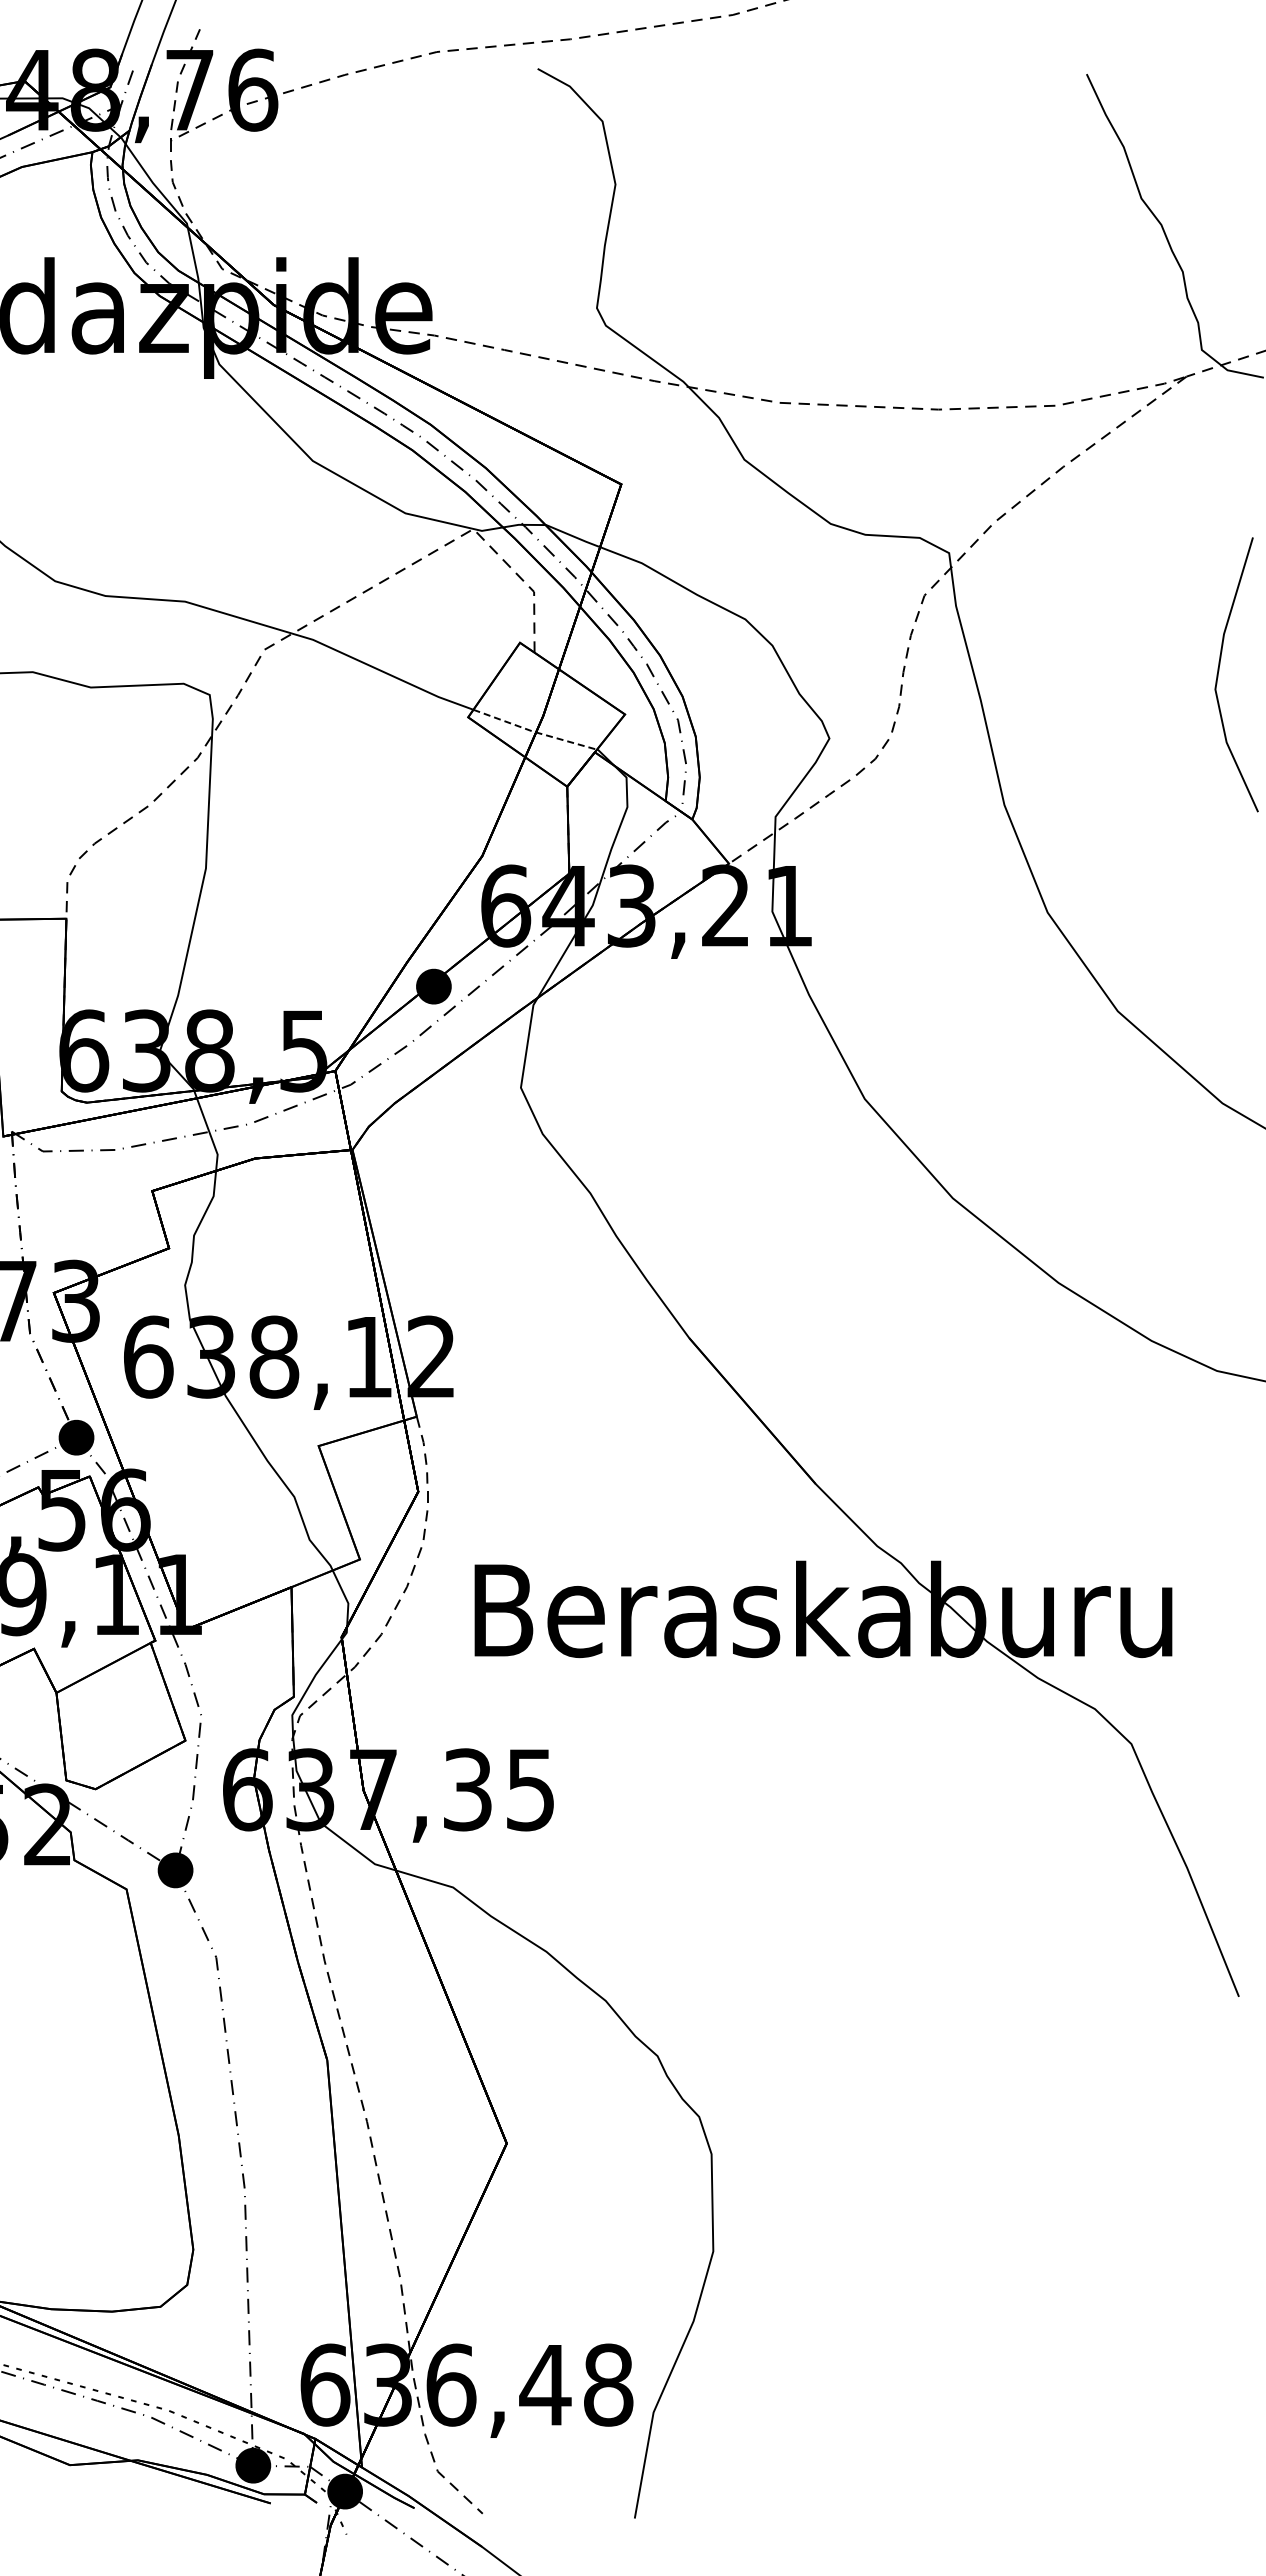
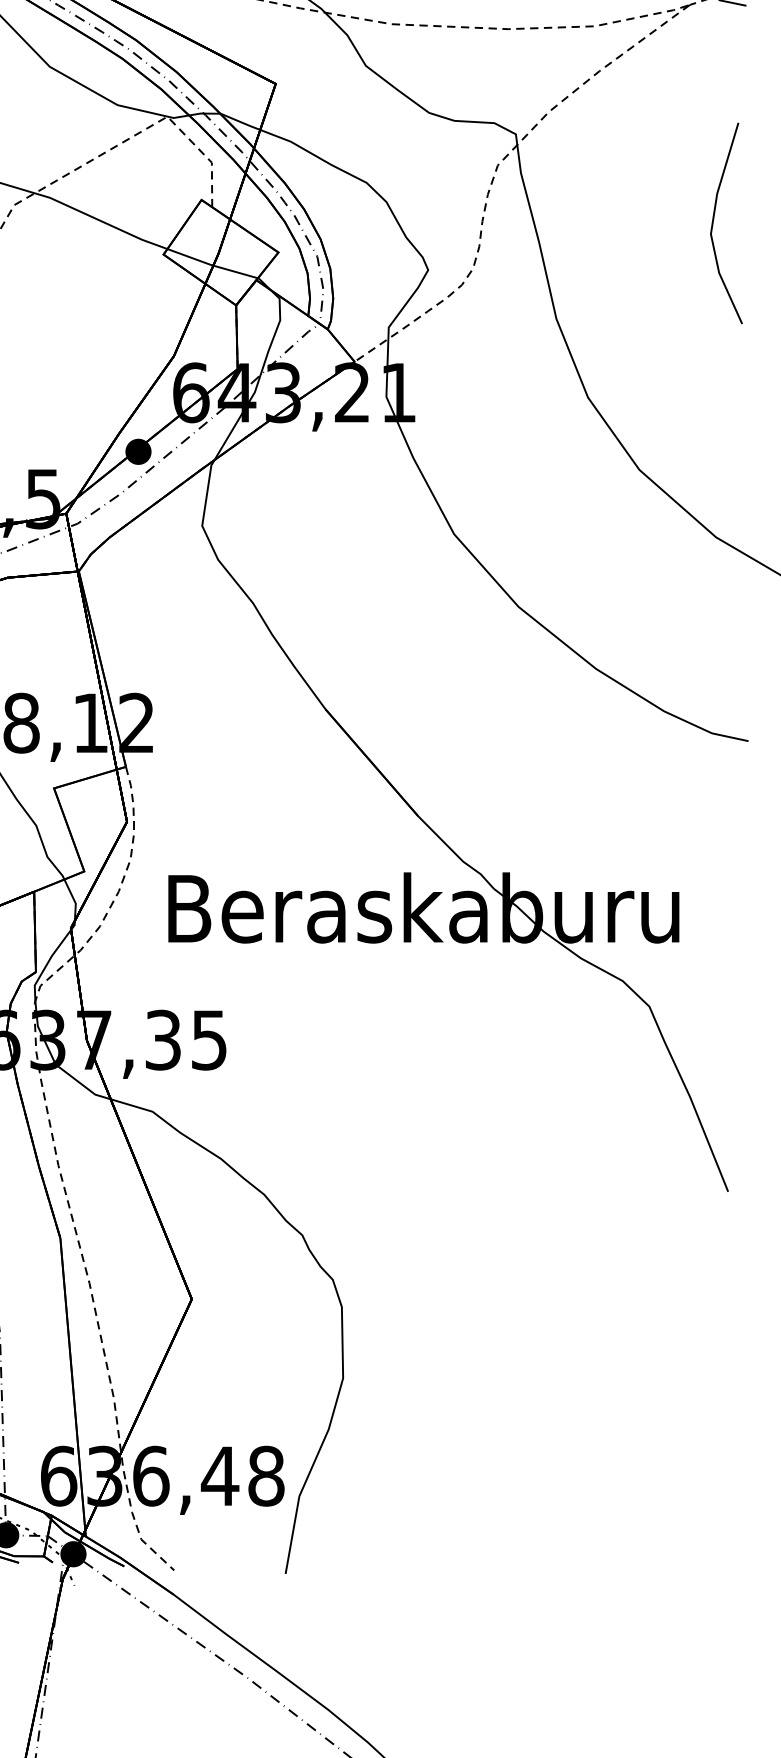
line: (533, 731) -> (211, 264), dashed -> solid

